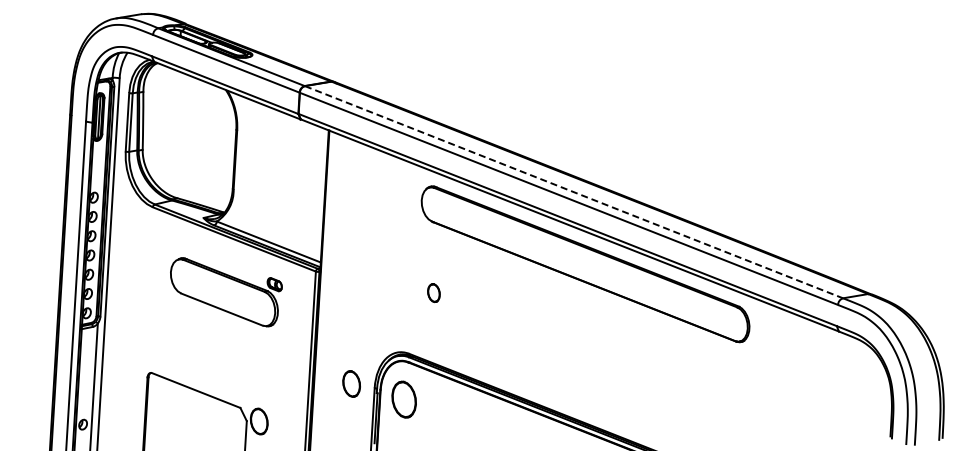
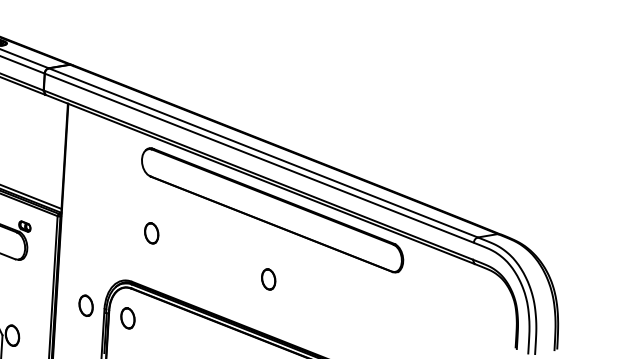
line: (574, 192) -> (263, 153), dashed -> solid
part: (433, 292) -> (151, 232), size x1.43
part: (580, 350) -> (268, 279), added
part: (403, 399) -> (127, 318), size x0.71

